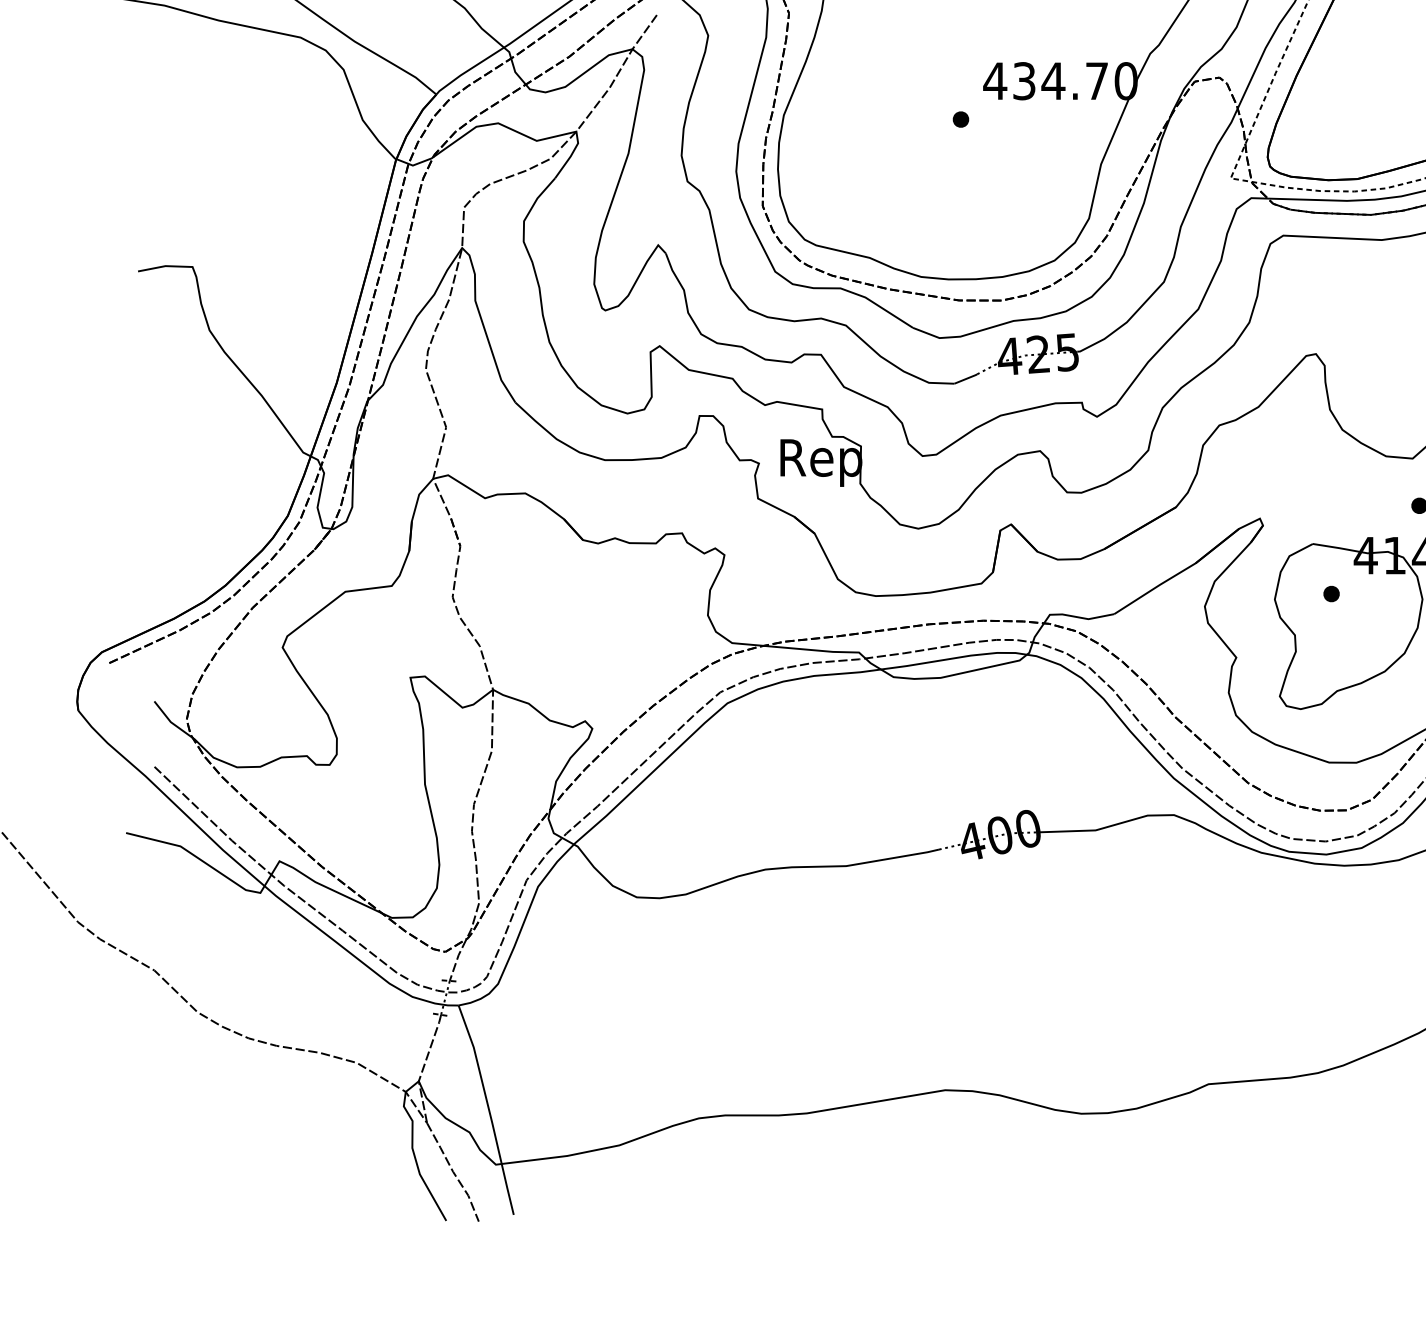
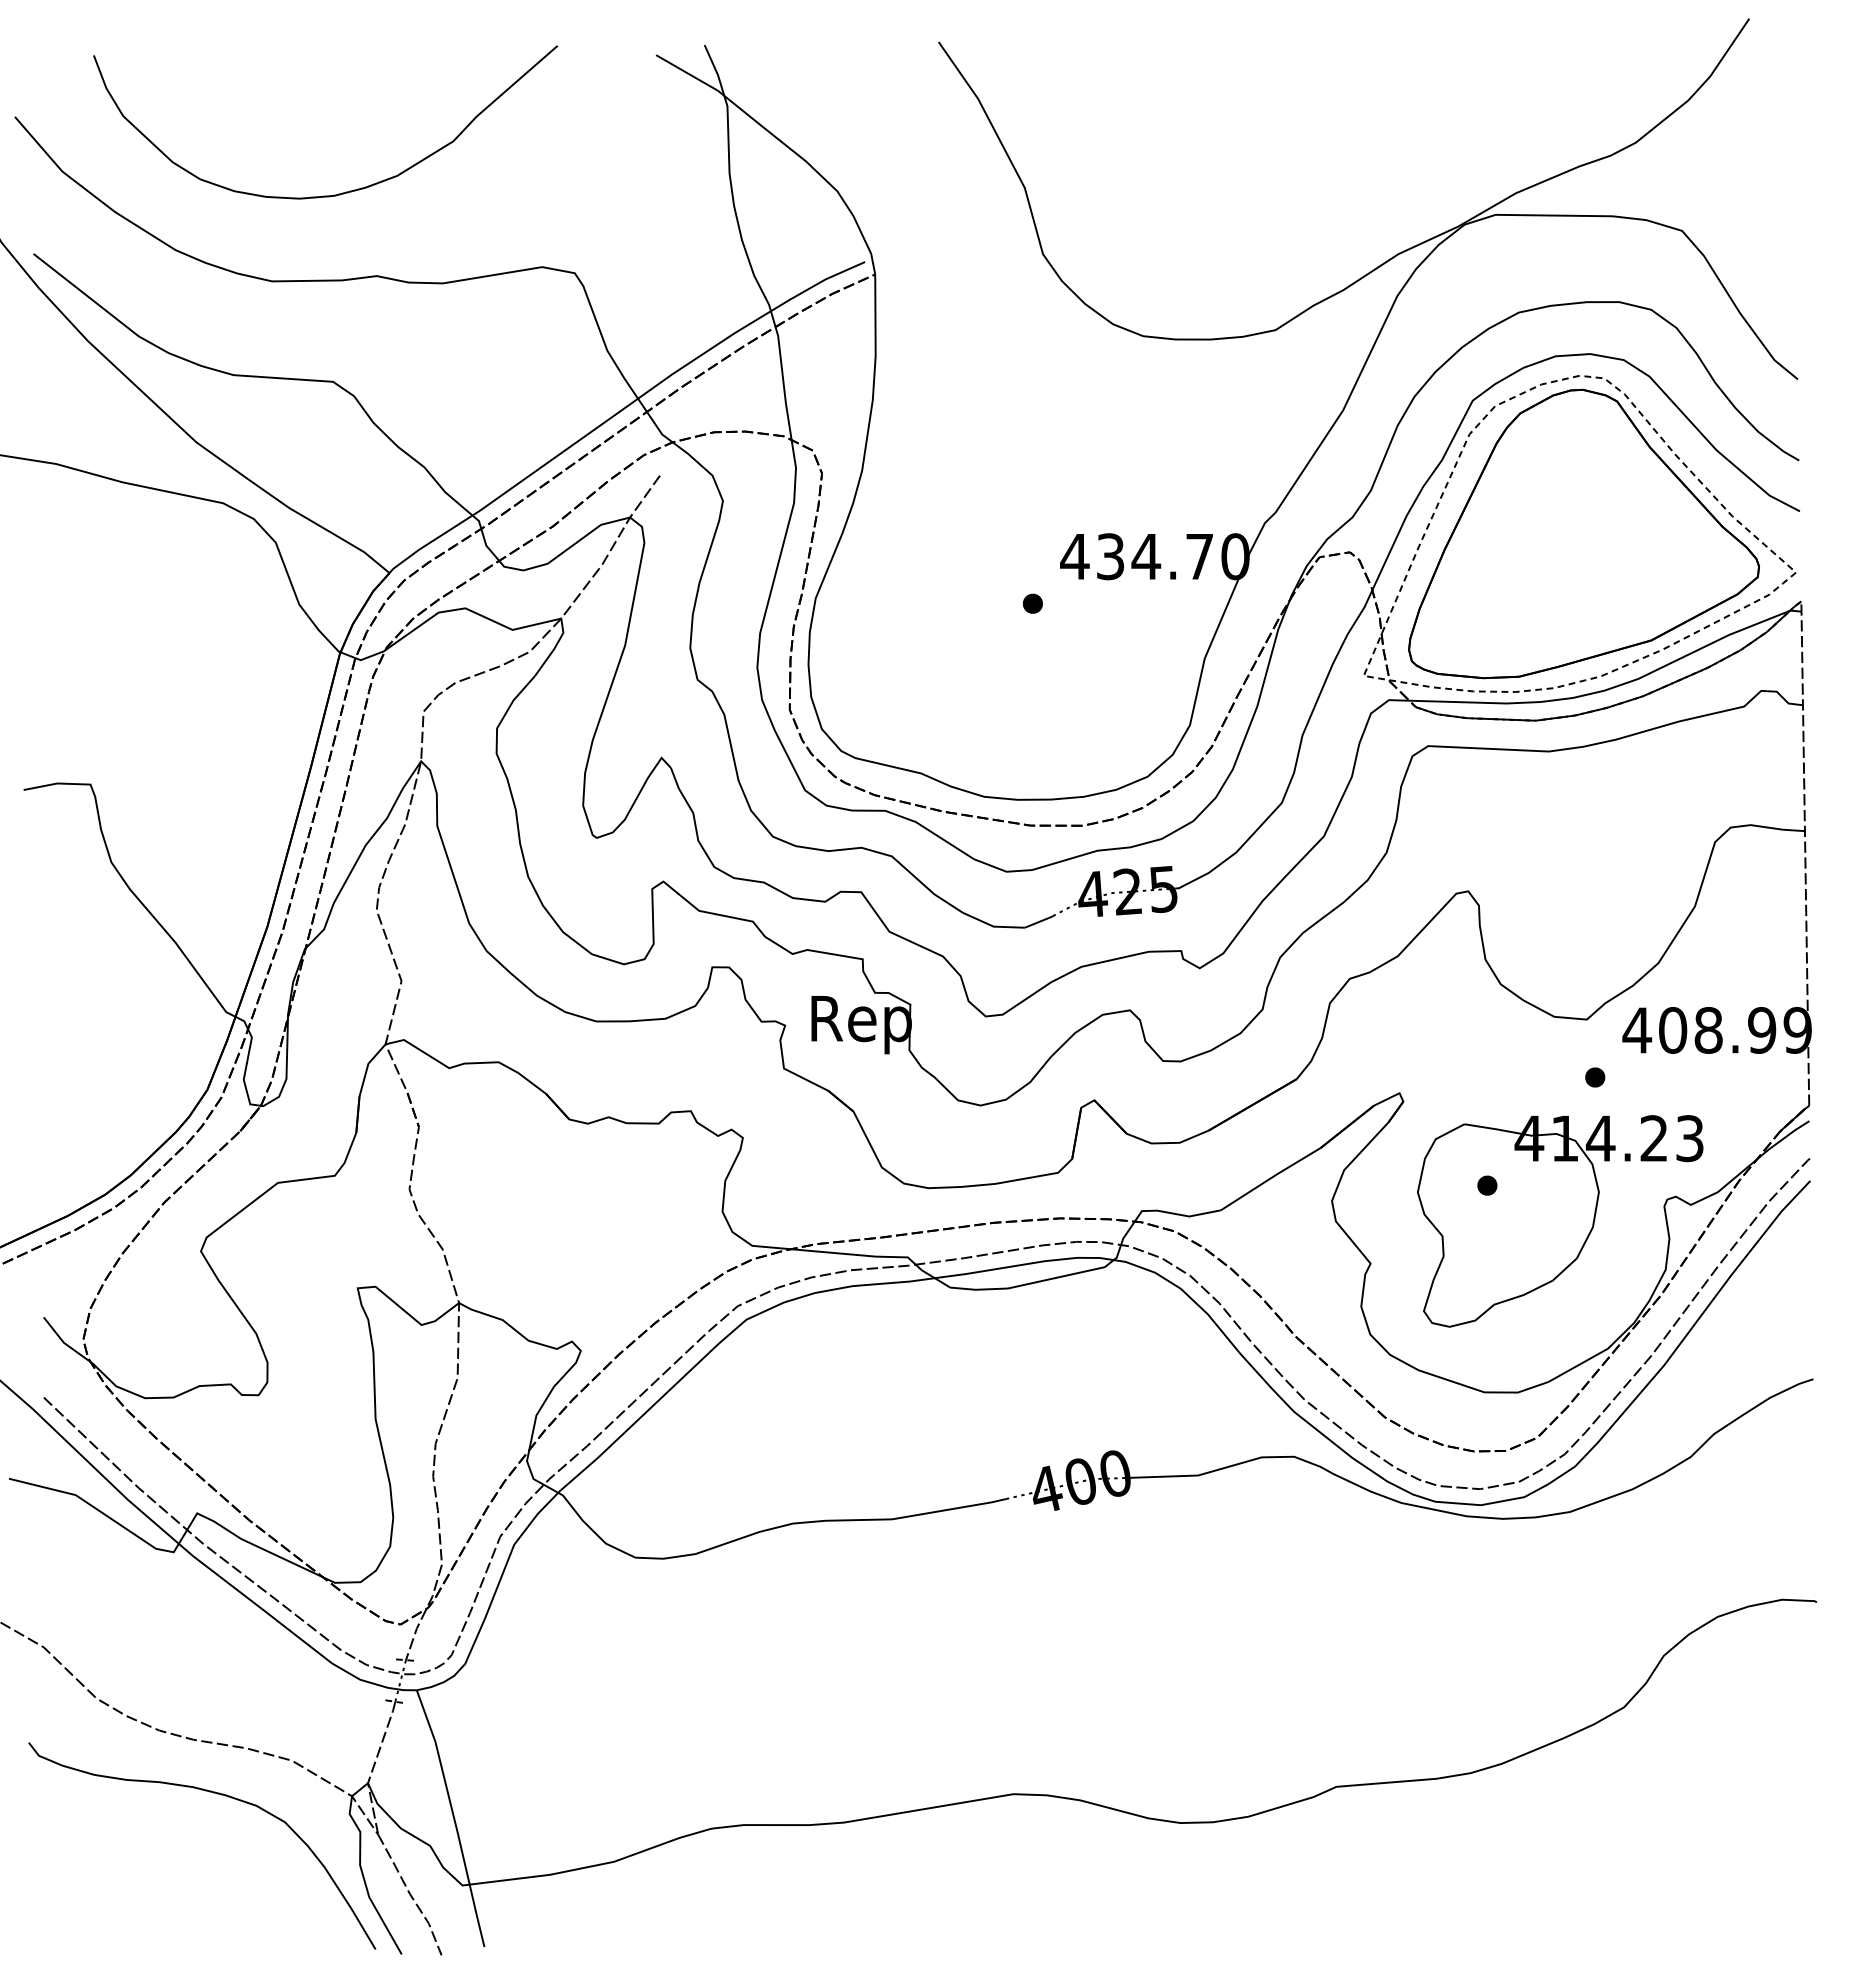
curve: (292, 1089) -> (213, 1793), added

